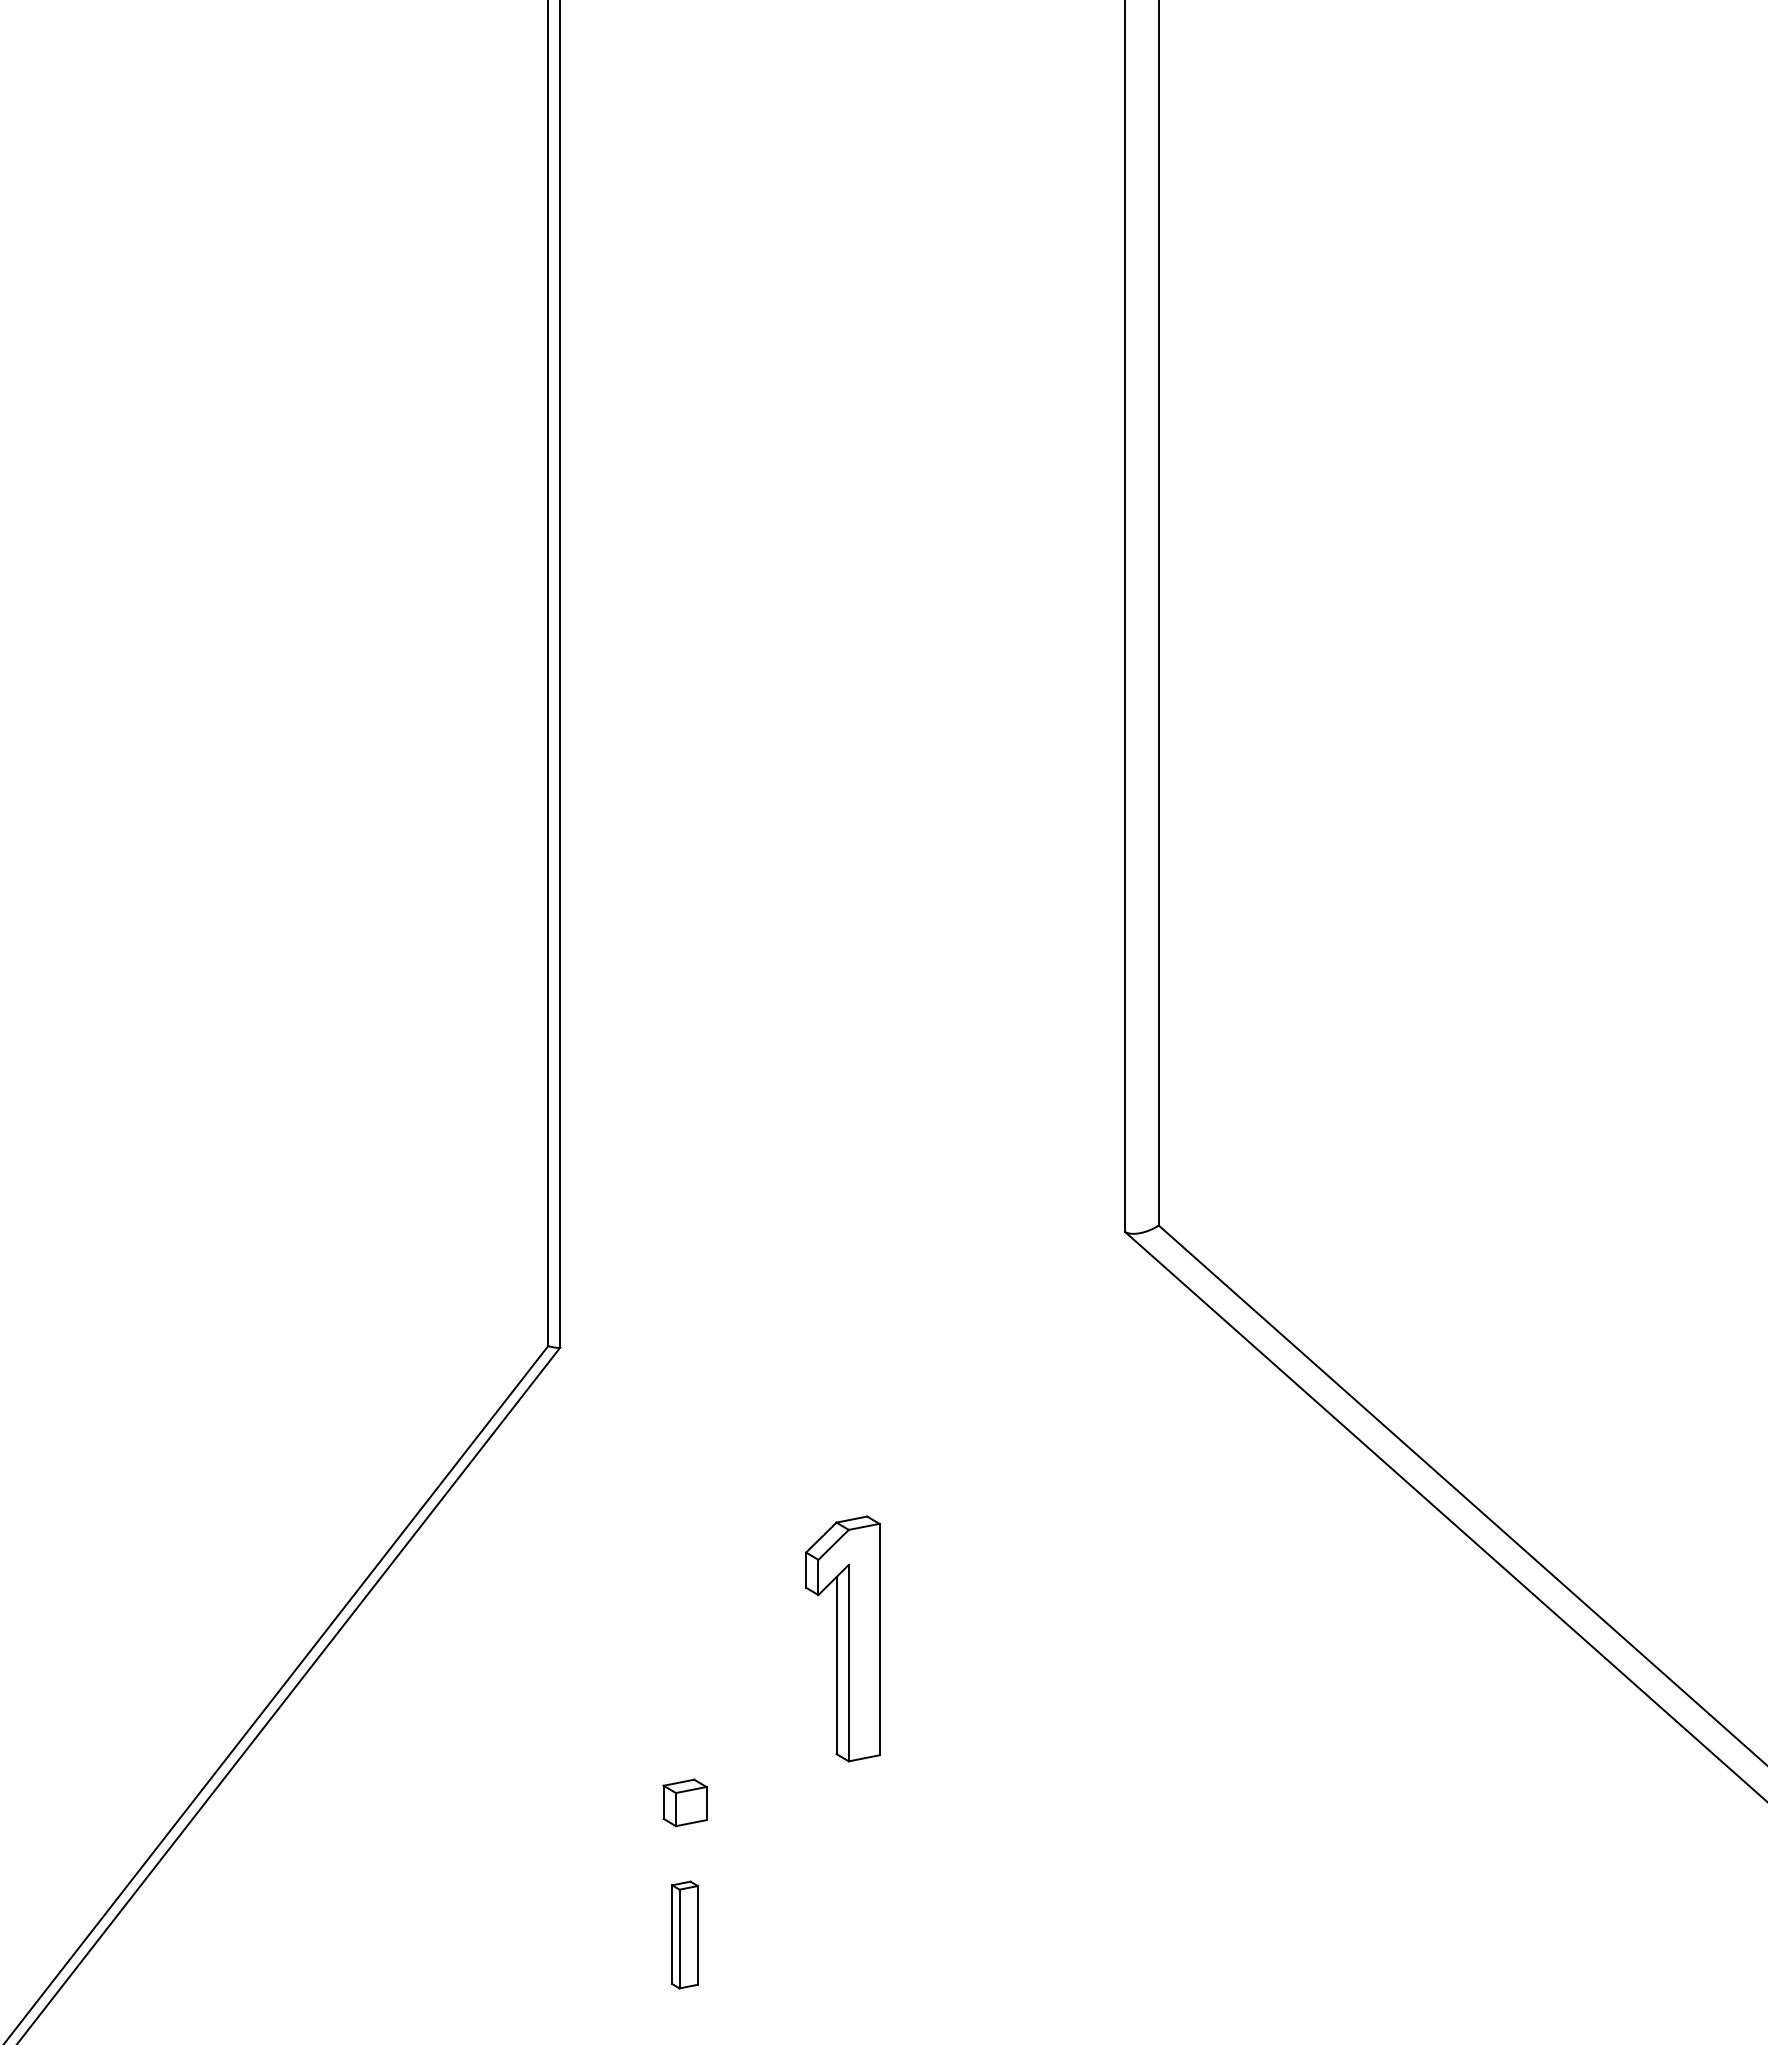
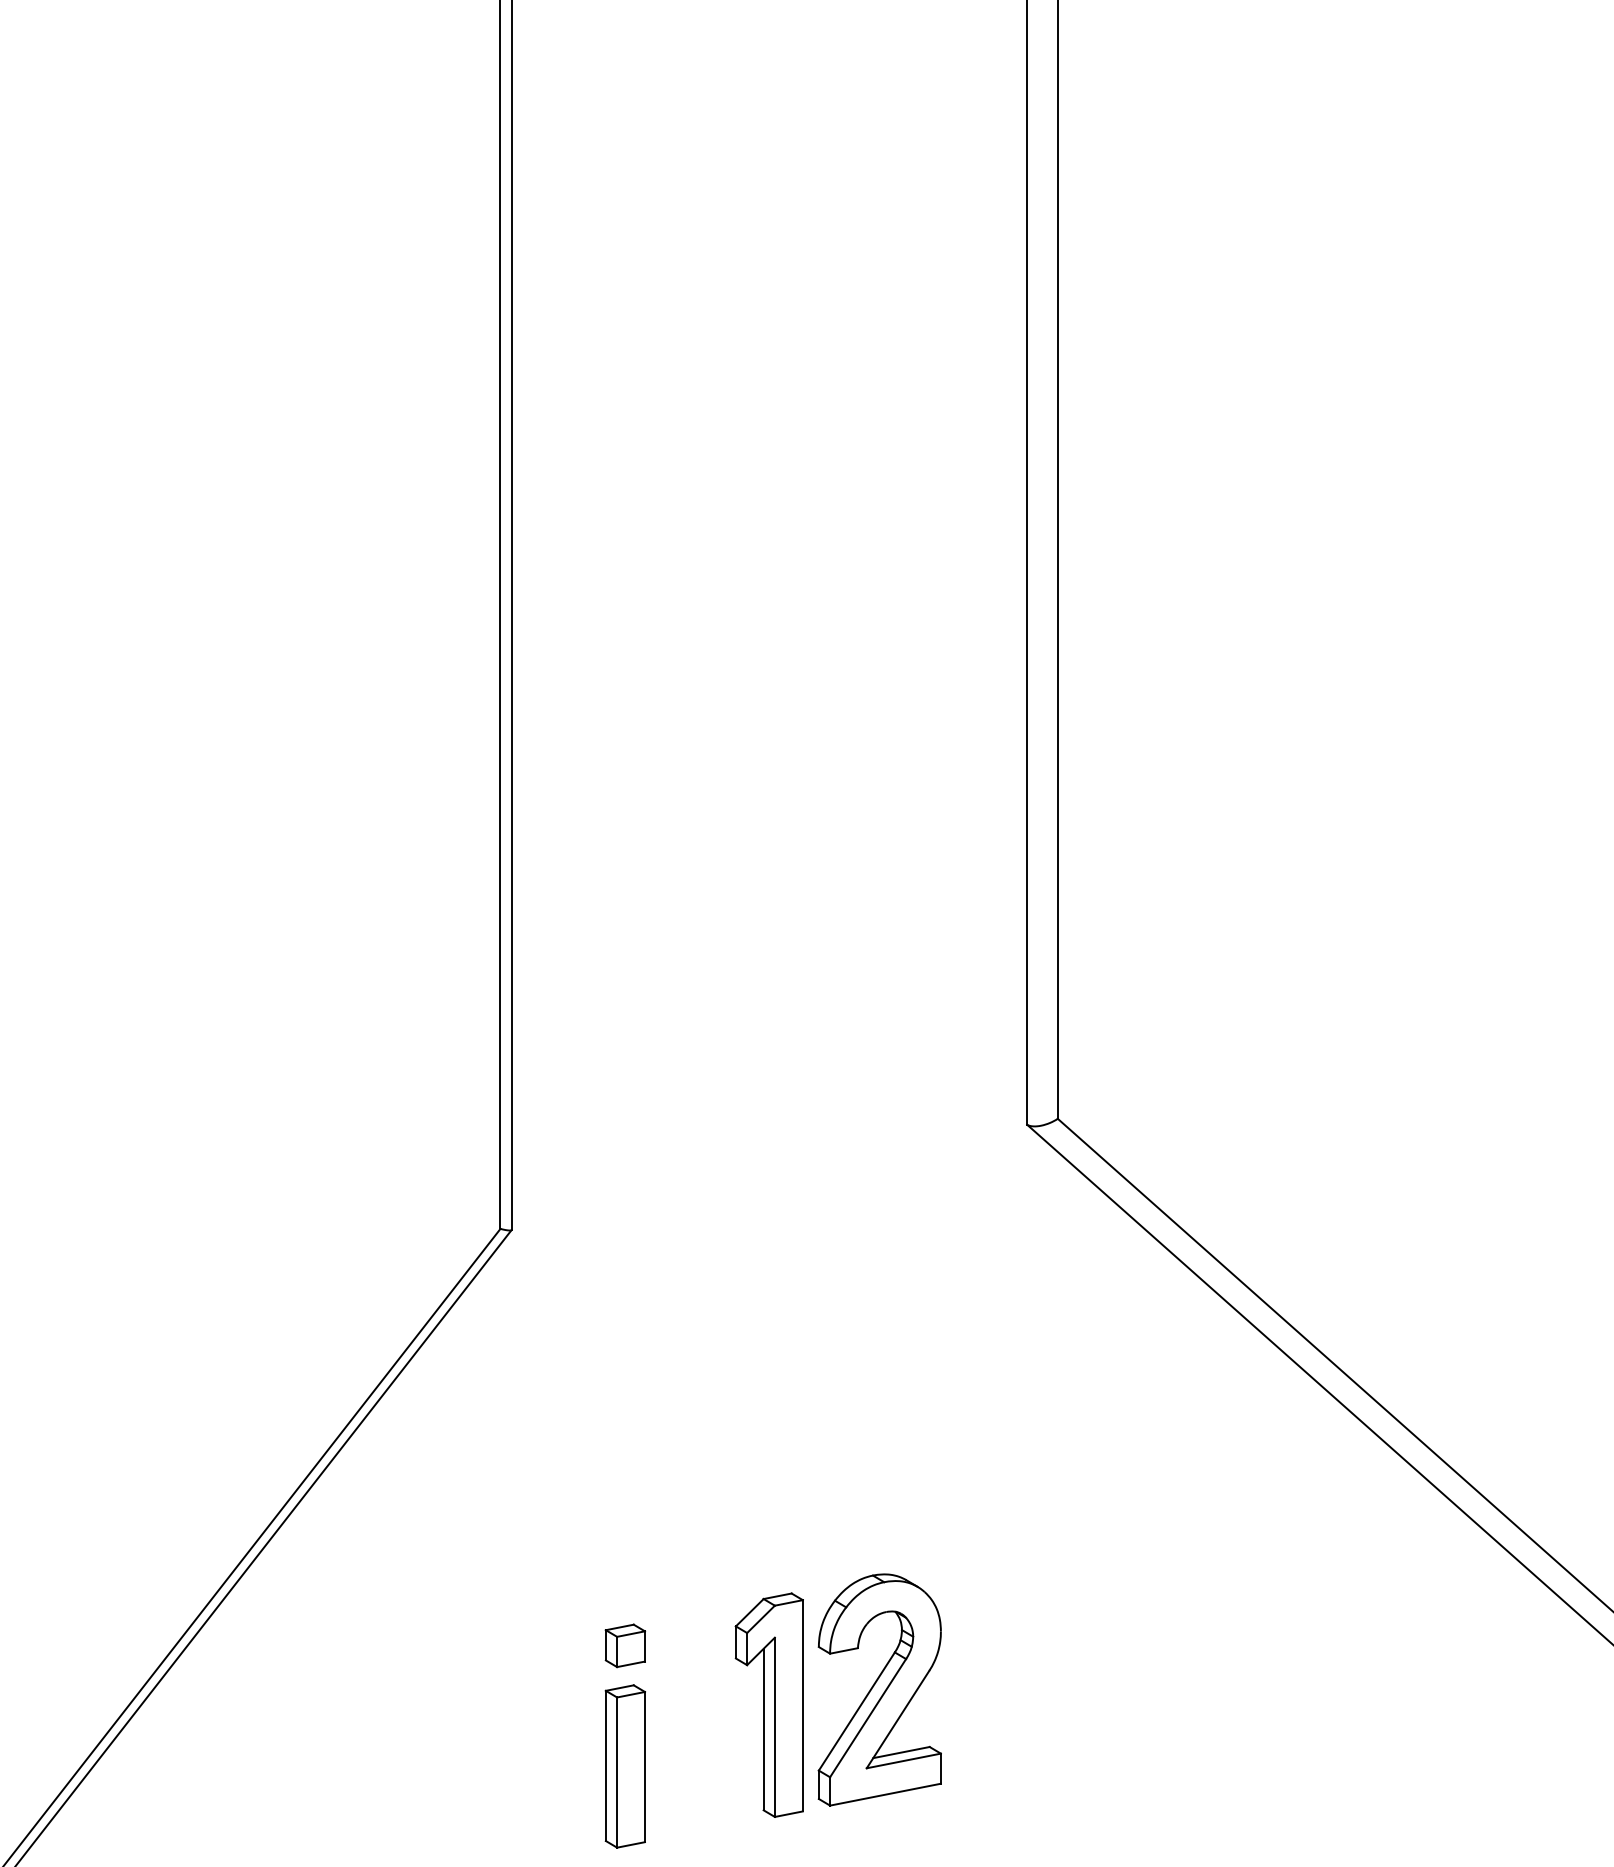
part: (842, 1638) -> (769, 1704), moved
part: (963, 1850) -> (879, 1689), added
part: (684, 1934) -> (624, 1765), size x1.67

